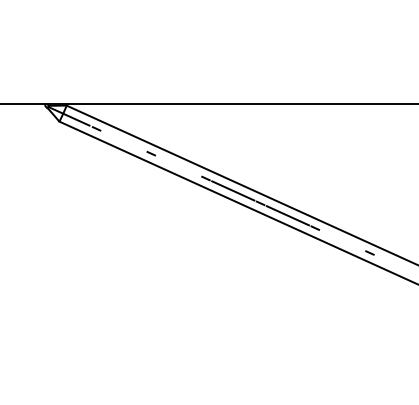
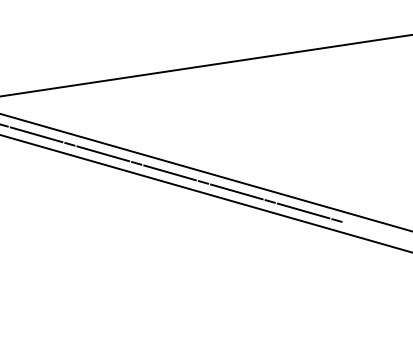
line: (123, 140) -> (35, 133), added
line: (178, 165) -> (103, 153), added
line: (342, 240) -> (303, 210), added

